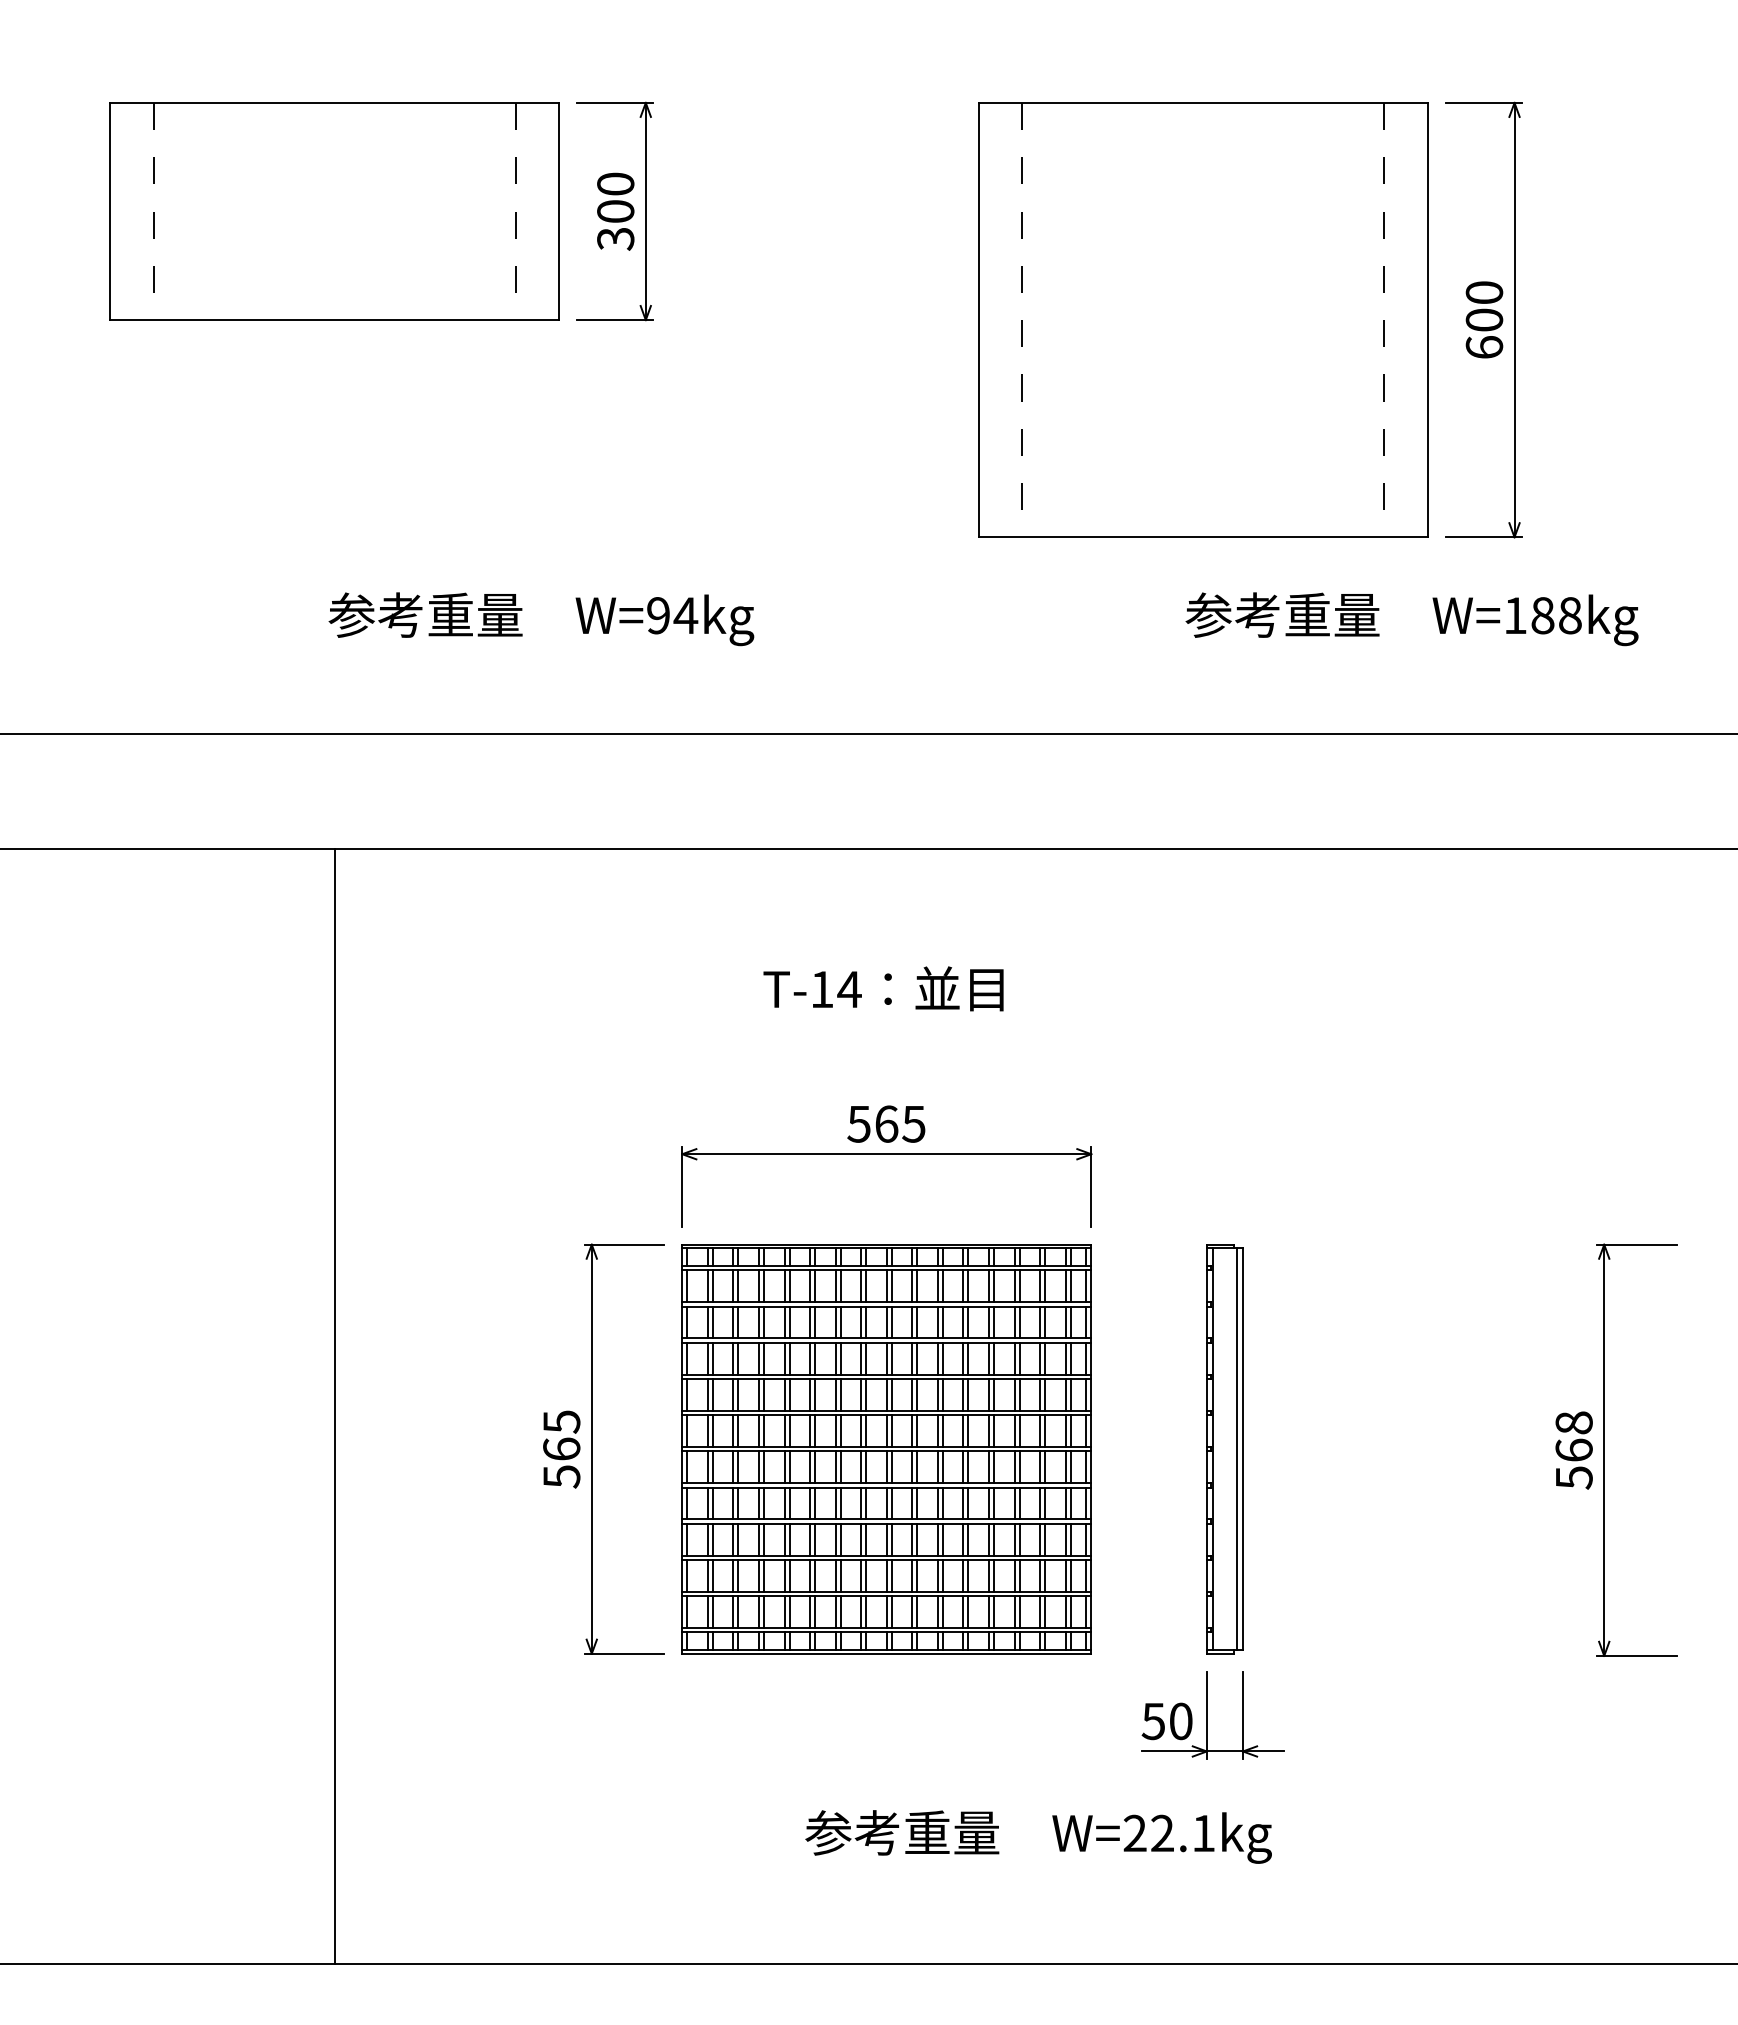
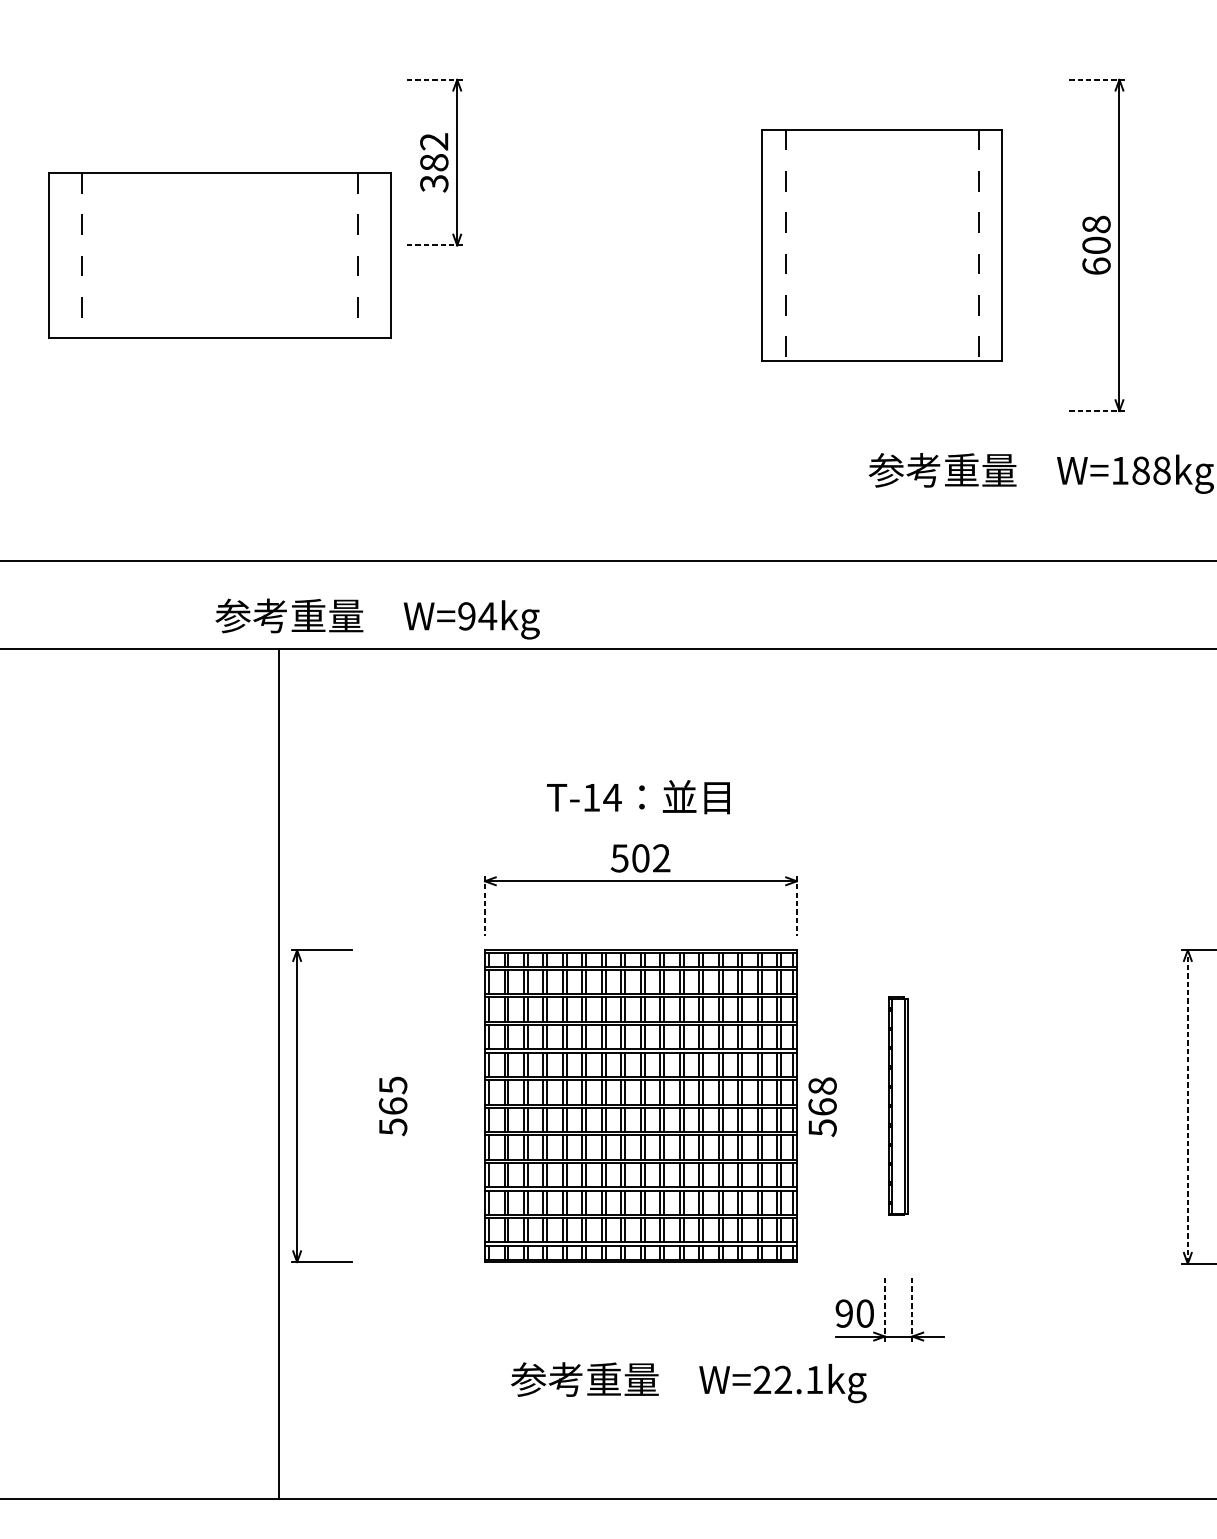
line: (614, 102) -> (433, 79), solid -> dashed
line: (1483, 102) -> (1095, 79), solid -> dashed
text: (615, 197) -> (434, 151), 300 -> 382
part: (334, 211) -> (219, 255), moved
text: (1483, 292) -> (1095, 224), 600 -> 608
part: (1203, 319) -> (882, 244), size x0.7
line: (614, 320) -> (433, 245), solid -> dashed
line: (1483, 537) -> (1095, 411), solid -> dashed
text: (541, 619) -> (377, 619), moved
text: (883, 988) -> (638, 796), moved
text: (900, 1123) -> (651, 857), 565 -> 502
line: (682, 1186) -> (485, 905), solid -> dashed
line: (1091, 1186) -> (796, 905), solid -> dashed
line: (334, 1406) -> (278, 1073), moved
part: (592, 1448) -> (297, 1105), moved
part: (1224, 1449) -> (898, 1106), size x0.7
text: (1573, 1450) -> (822, 1107), moved
line: (1604, 1450) -> (1188, 1107), solid -> dashed
line: (1206, 1714) -> (884, 1308), solid -> dashed
line: (1242, 1714) -> (912, 1308), solid -> dashed
text: (1152, 1721) -> (843, 1313), 50 -> 90
text: (1038, 1836) -> (688, 1382), moved

